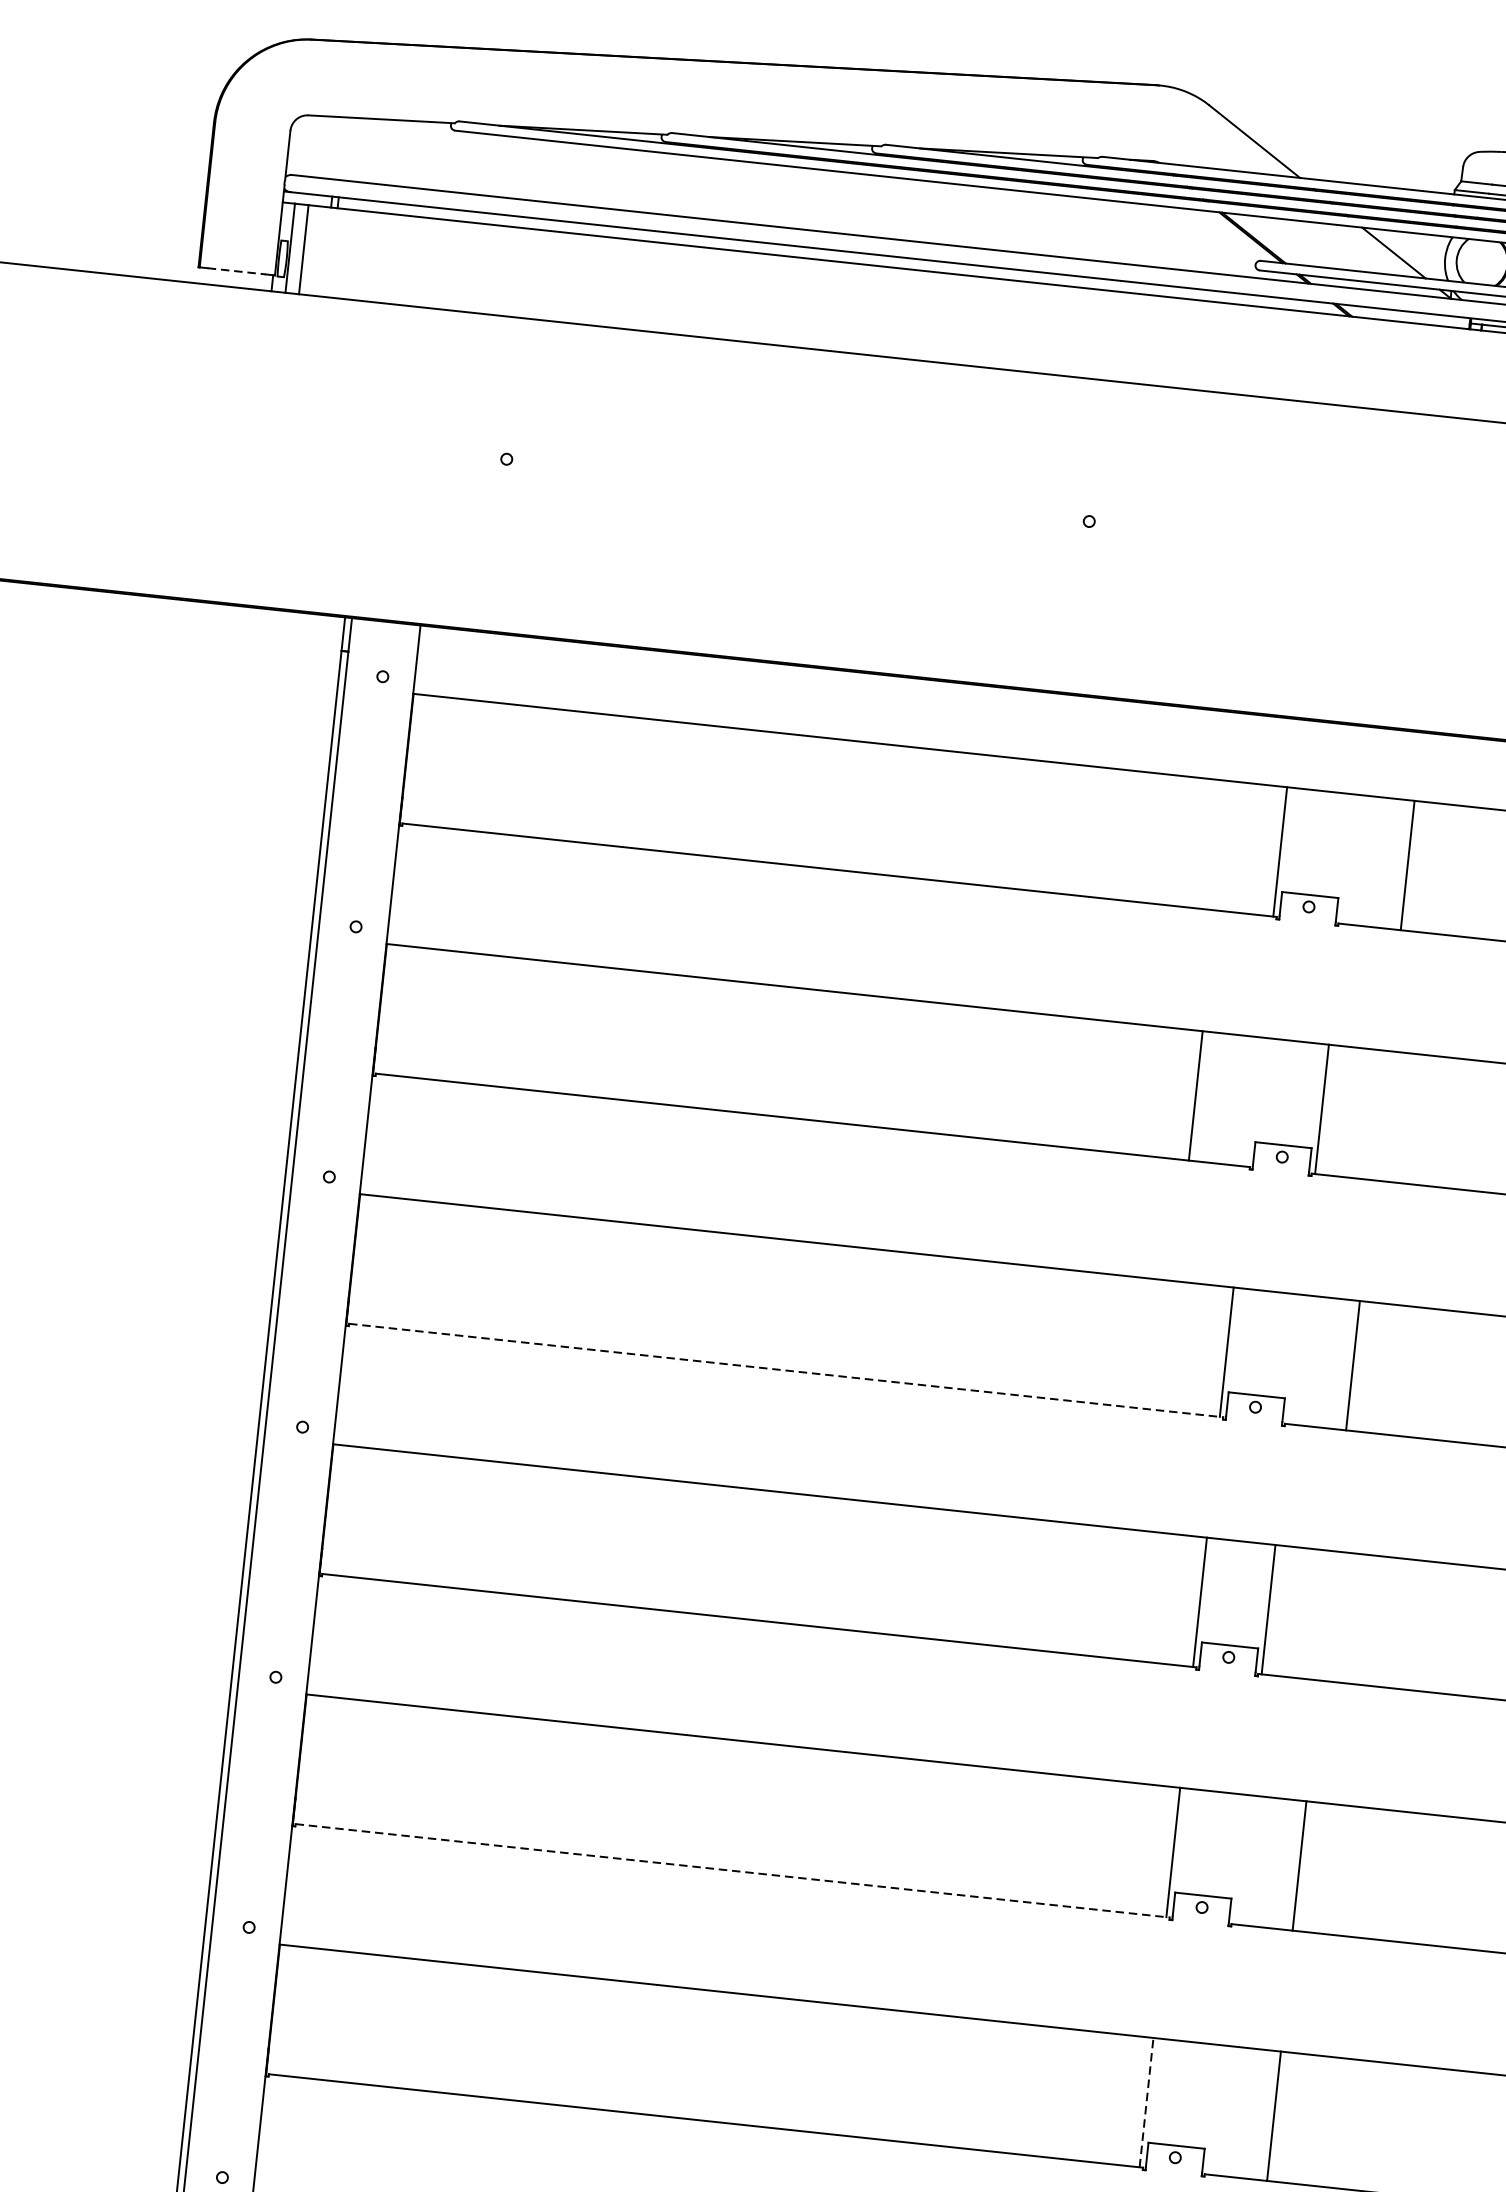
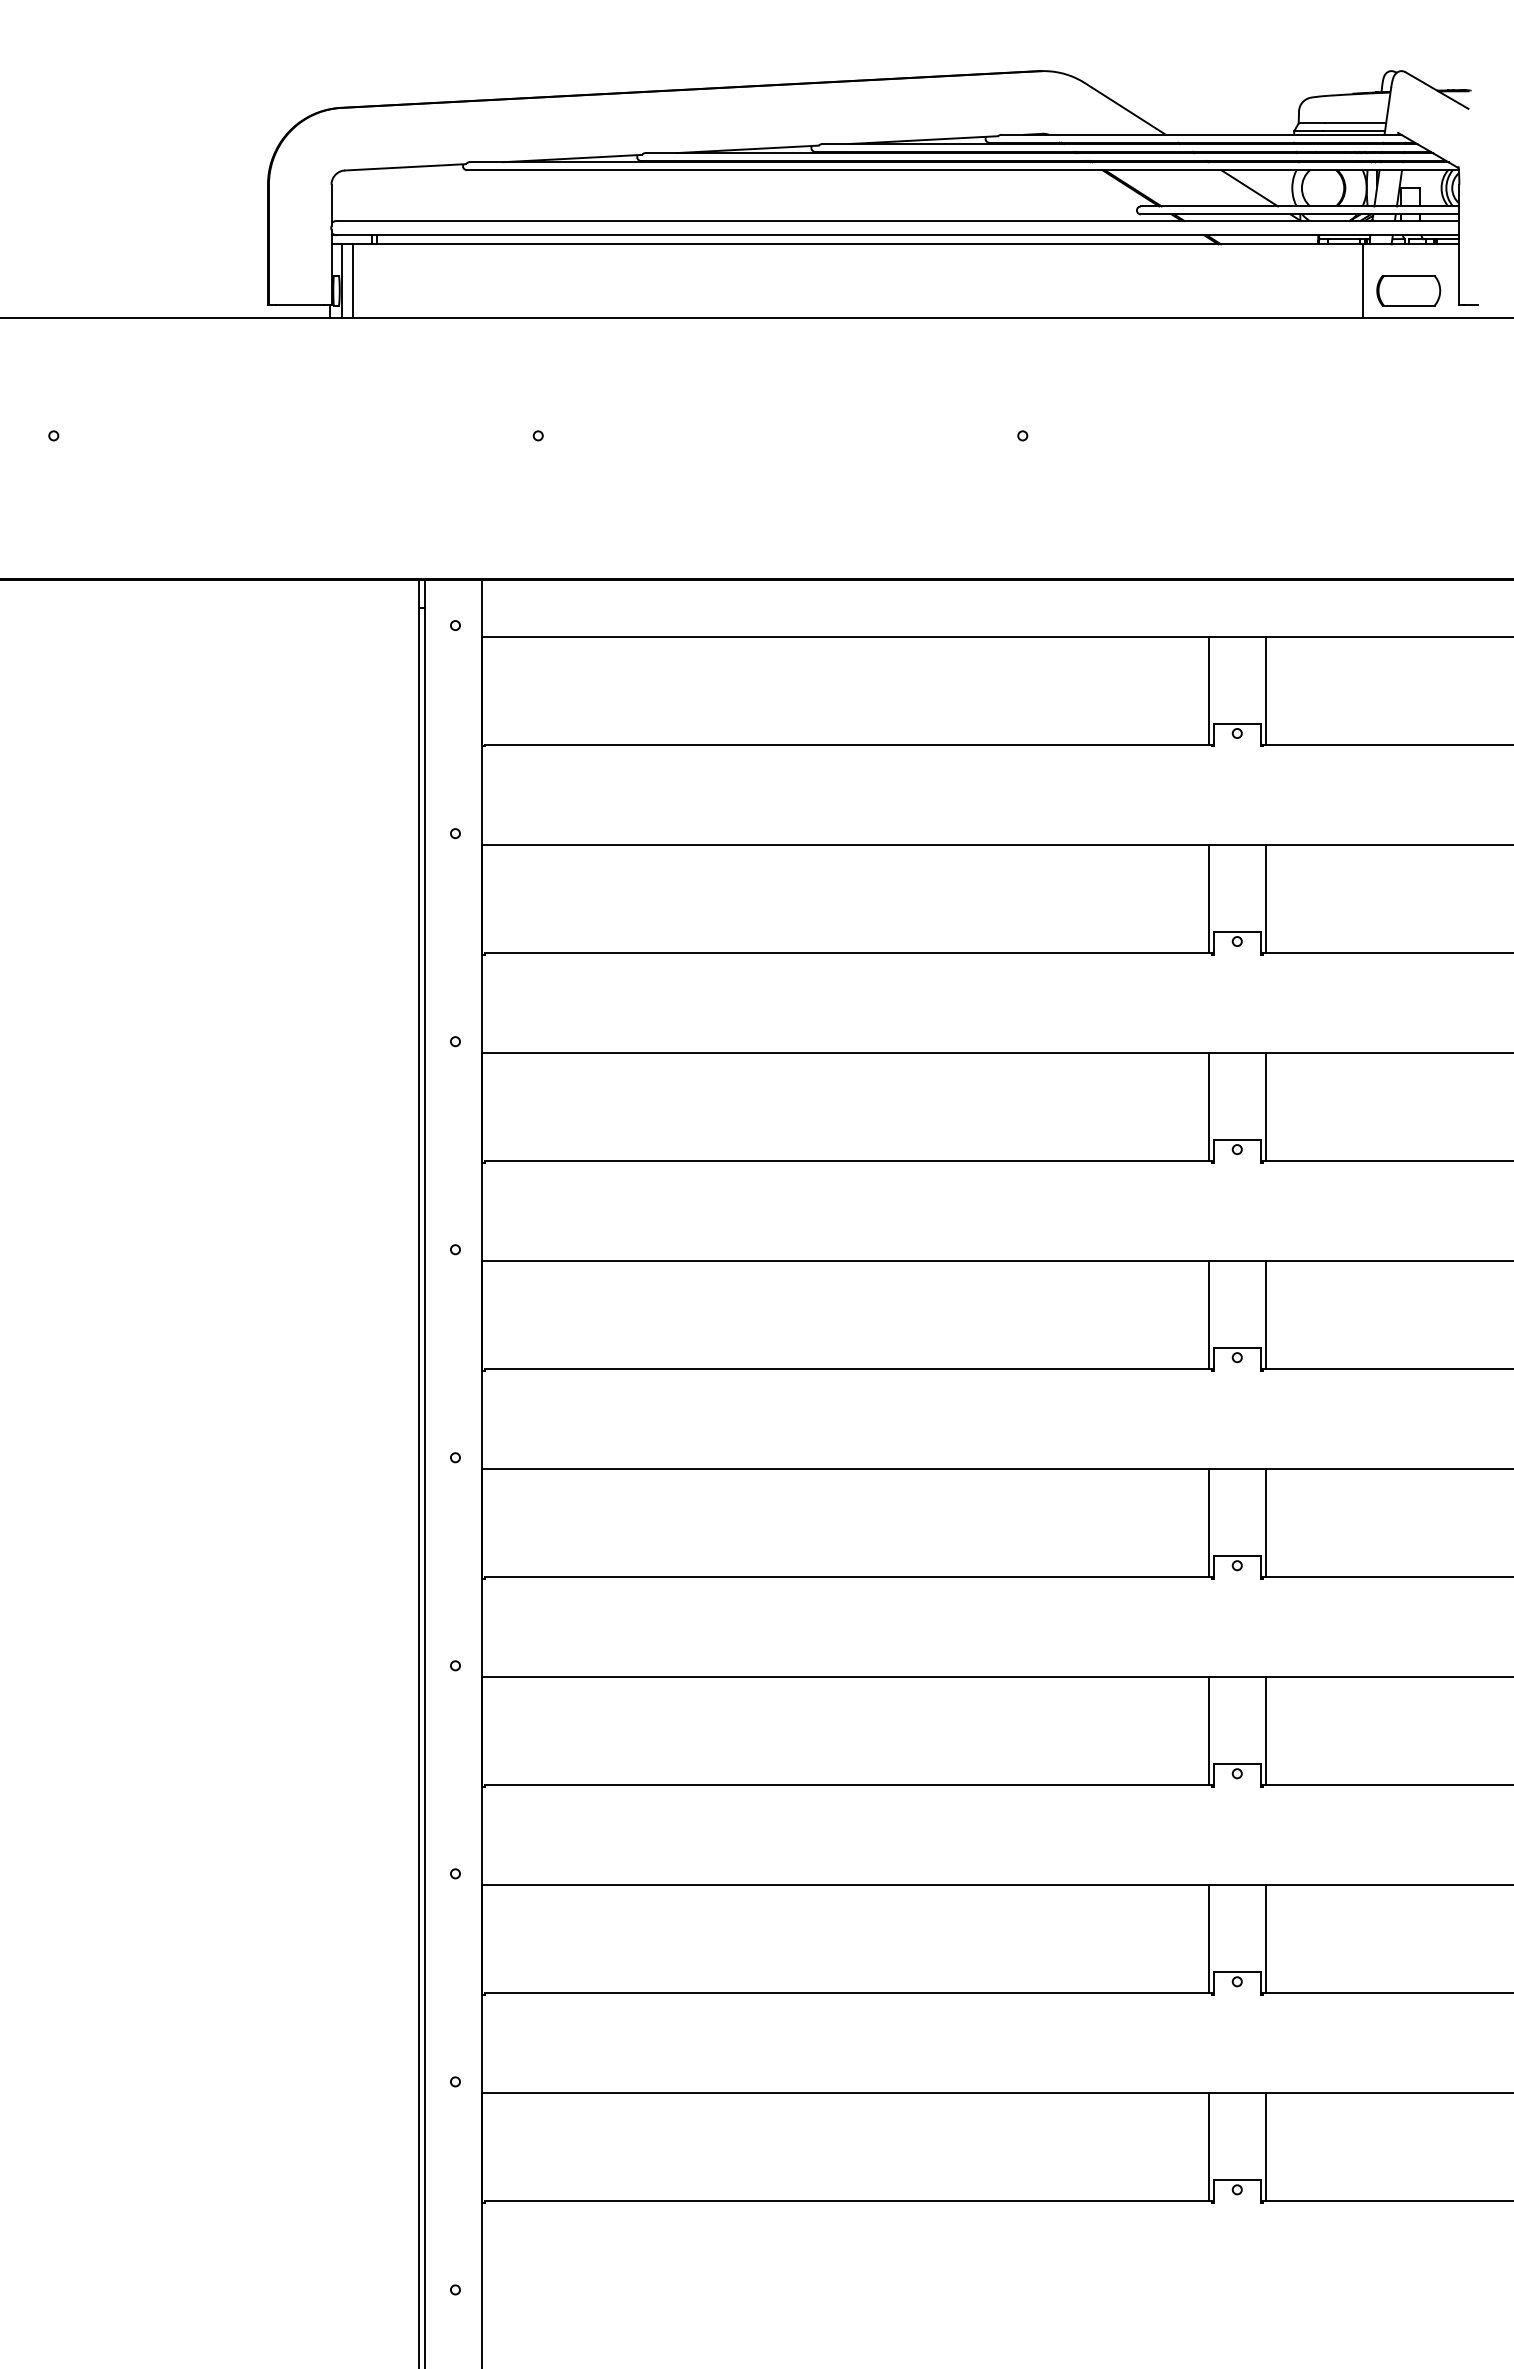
line: (237, 271) -> (300, 305), dashed -> solid
line: (1407, 865) -> (1265, 690), moved
line: (1195, 1095) -> (1208, 898), moved
line: (1352, 1365) -> (1265, 1106), moved
line: (786, 1370) -> (848, 1160), dashed -> solid
line: (1299, 1865) -> (1265, 1522), moved
line: (733, 1870) -> (848, 1576), dashed -> solid
line: (1146, 2103) -> (1208, 1731), dashed -> solid
line: (1273, 2115) -> (1265, 1730), moved

